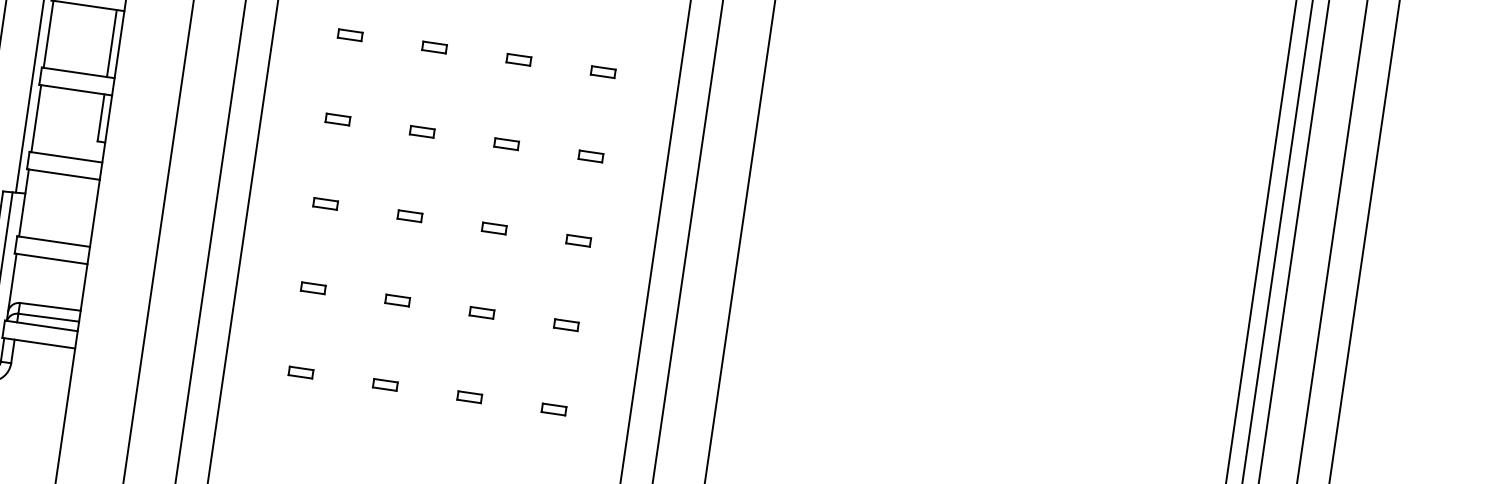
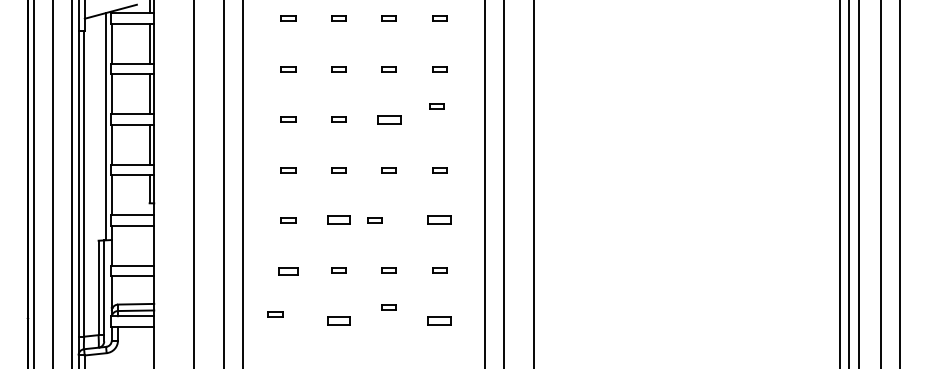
part: (517, 59) -> (388, 119), size x1.6
part: (602, 71) -> (436, 106), moved
part: (409, 216) -> (338, 220), size x1.6
part: (492, 228) -> (374, 220), moved
part: (578, 240) -> (439, 220), size x1.6
part: (313, 287) -> (288, 270), size x1.4
part: (300, 372) -> (275, 314), moved
part: (384, 385) -> (338, 321), size x1.6
part: (468, 397) -> (388, 307), moved
part: (553, 409) -> (439, 321), size x1.6

